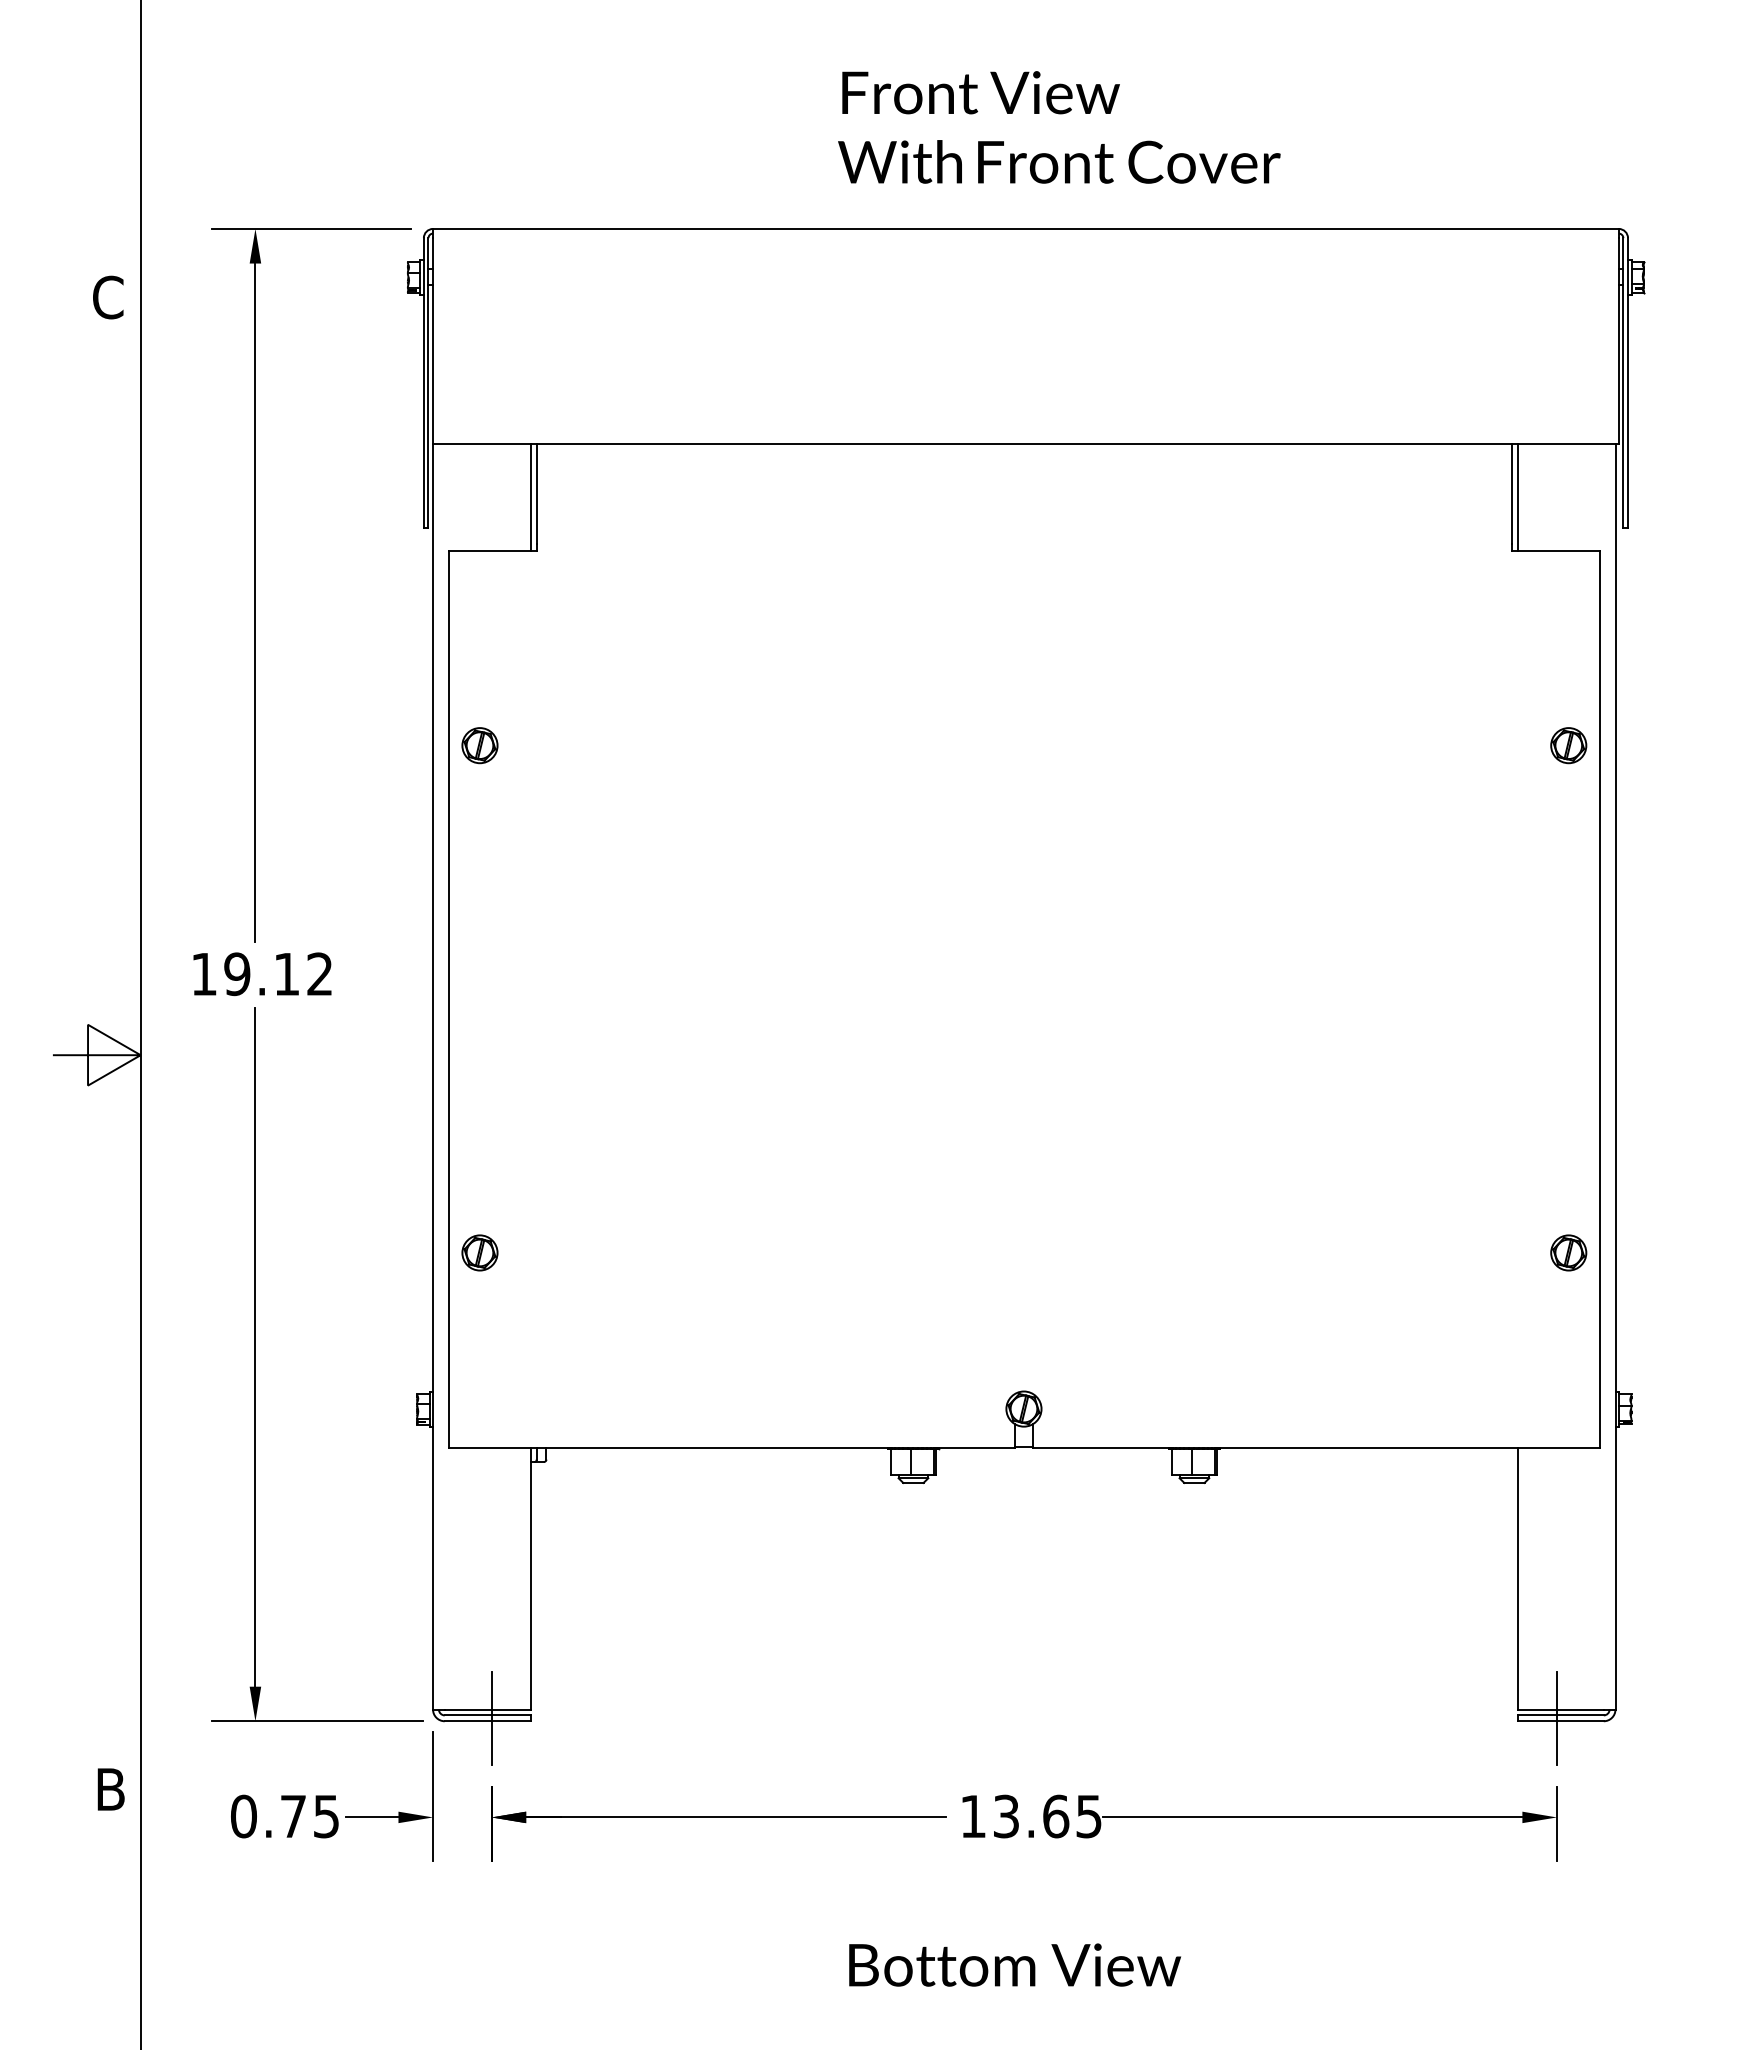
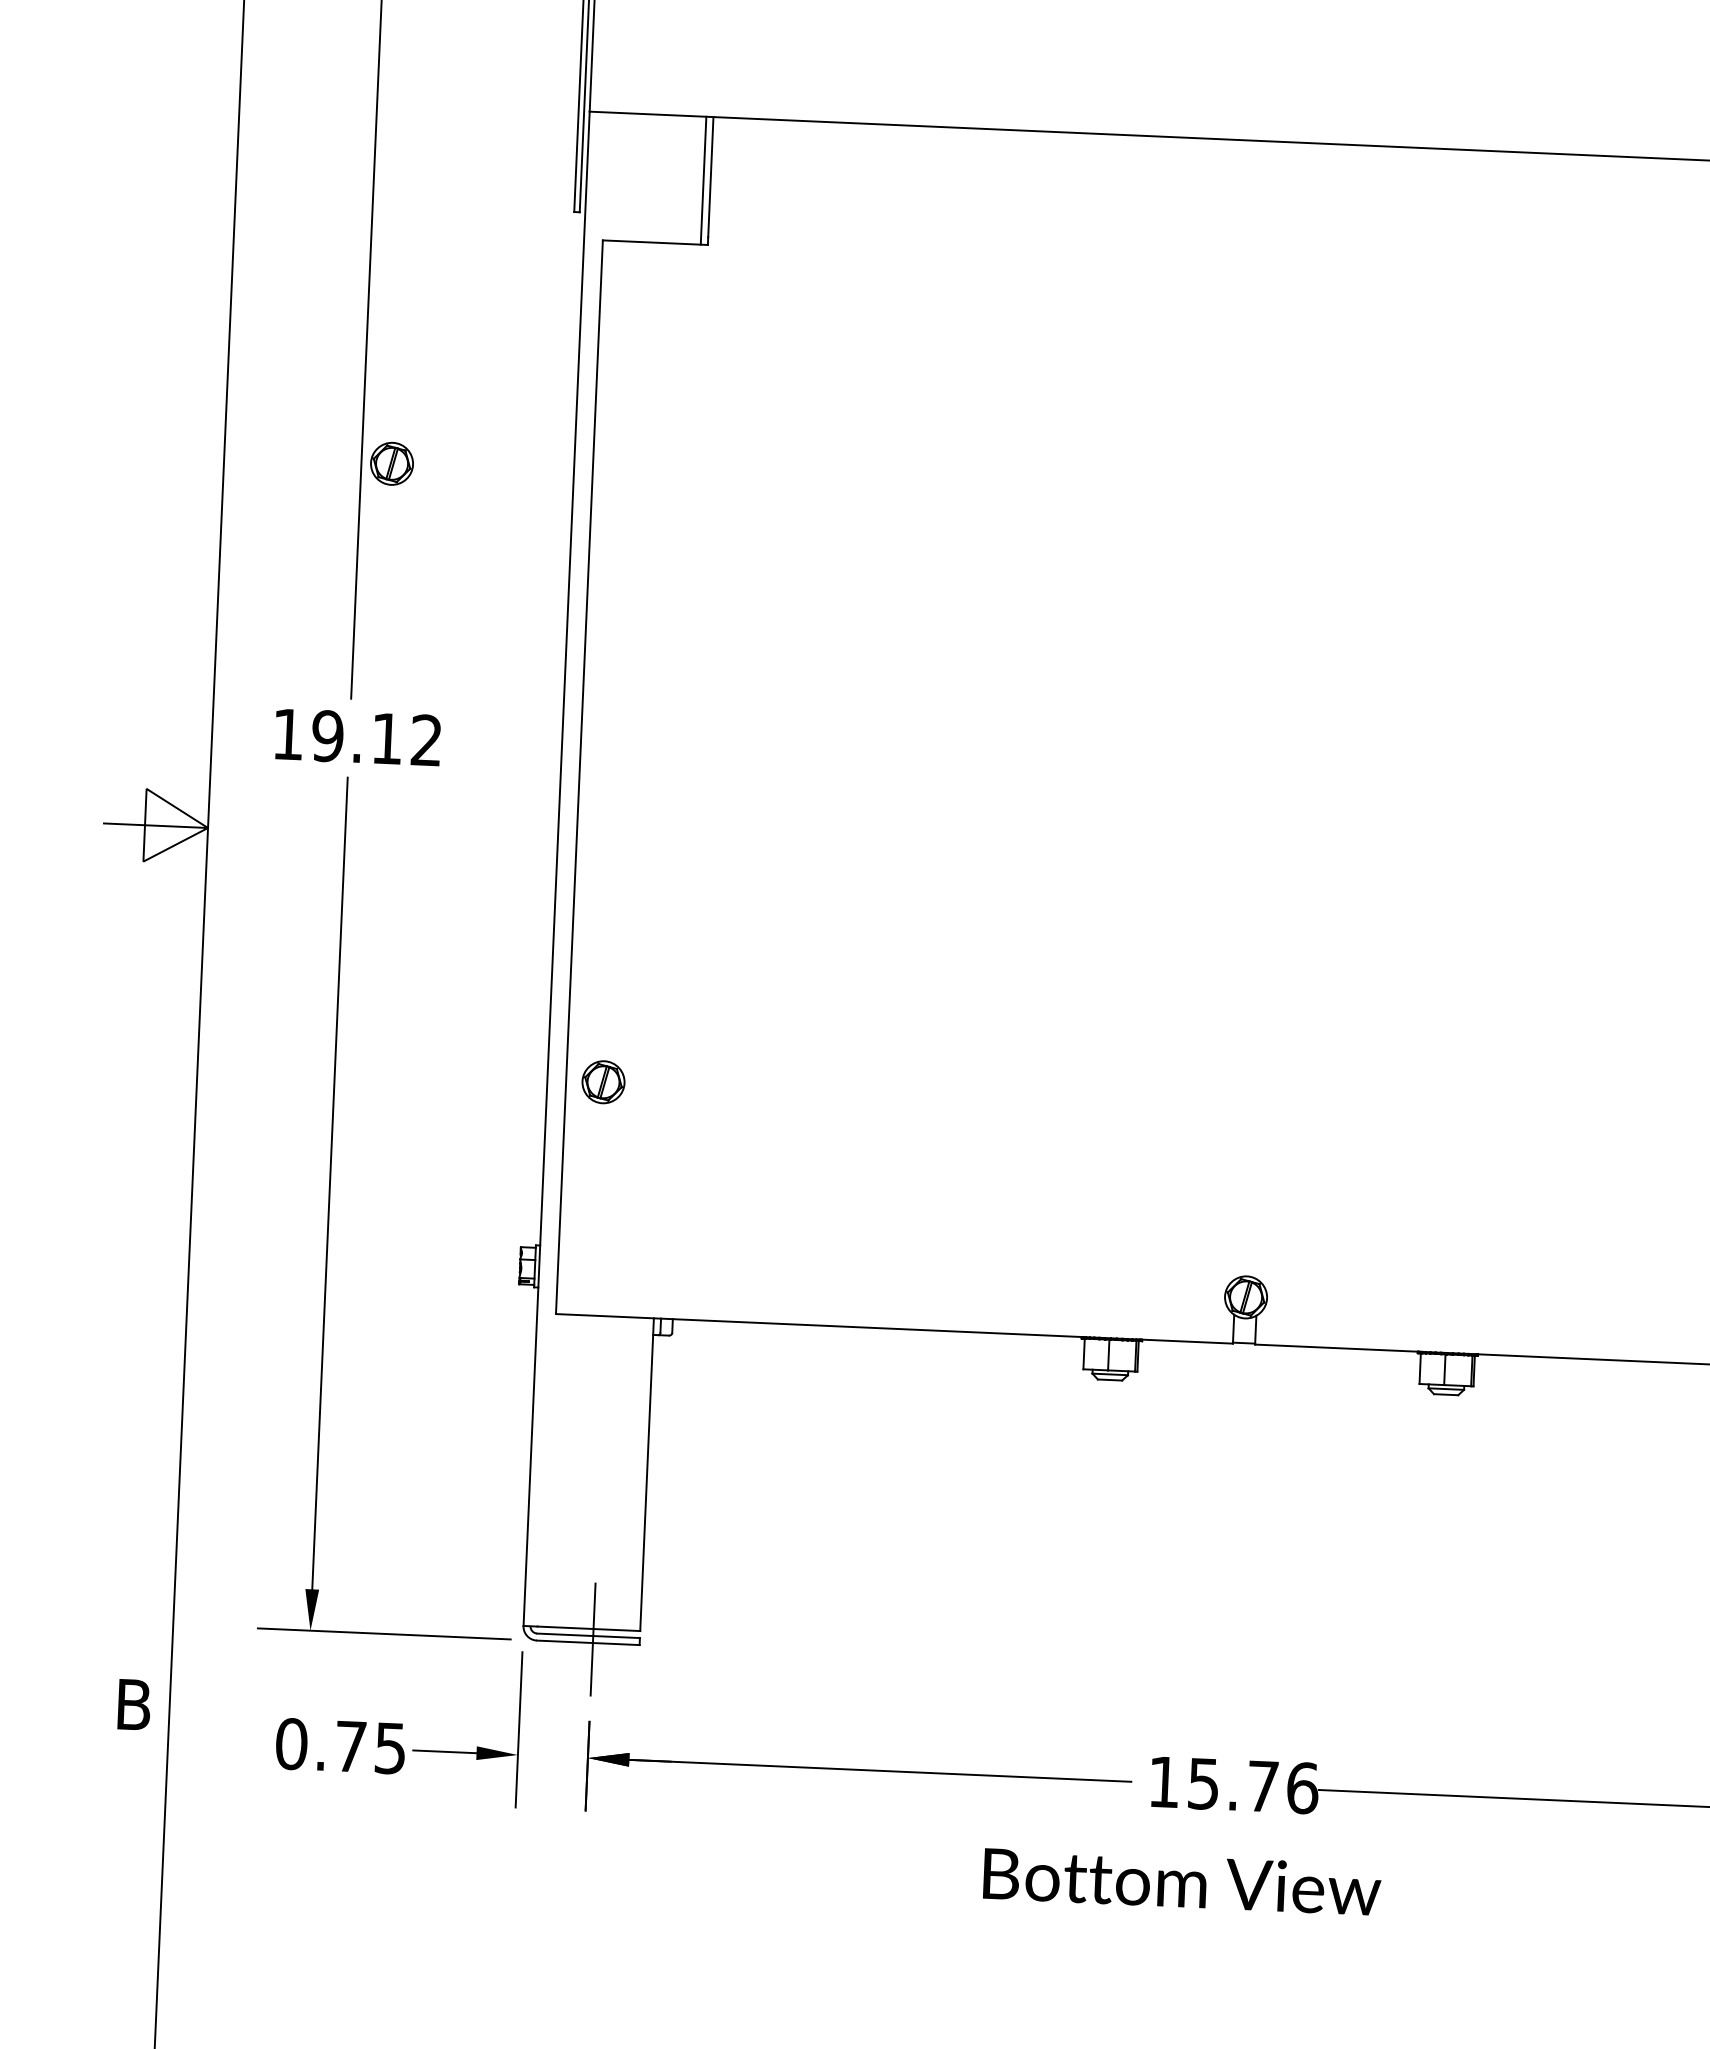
part: (479, 745) -> (391, 463), moved
text: (1048, 1816) -> (1254, 1786), 13.65 -> 15.76
text: (1015, 1964) -> (1182, 1881), moved

